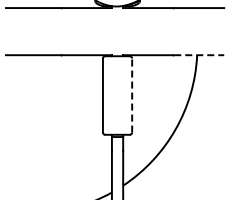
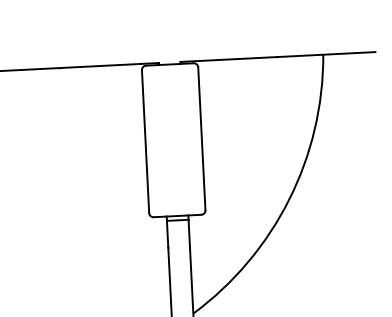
line: (199, 55) -> (327, 55), dashed -> solid
line: (132, 95) -> (202, 138), dashed -> solid

